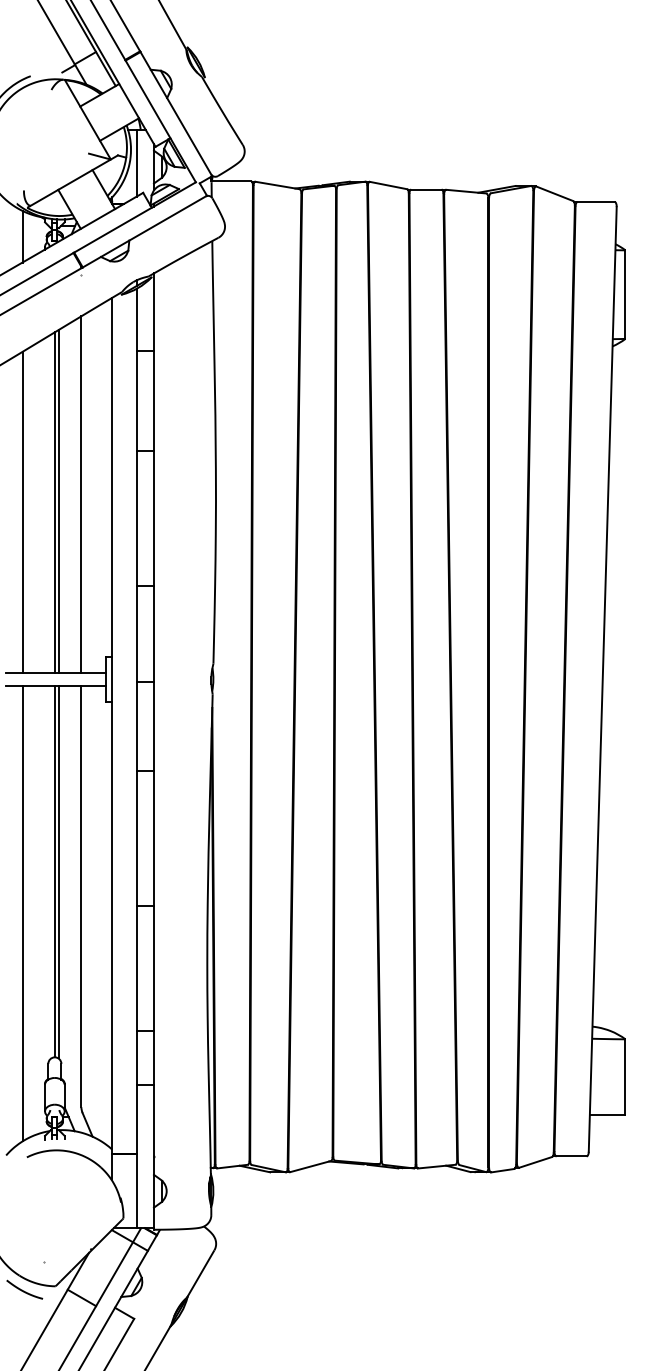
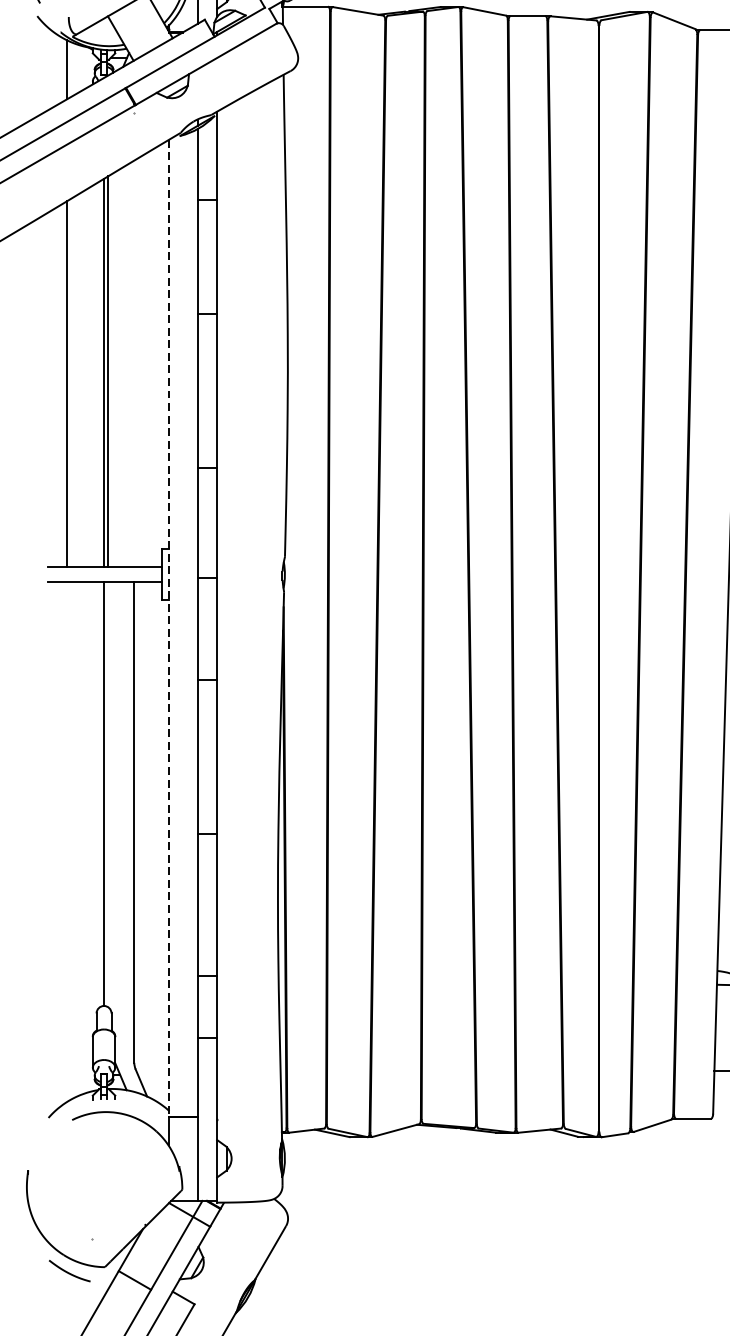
line: (81, 494) -> (134, 363), removed
line: (112, 726) -> (169, 628), solid -> dashed
line: (58, 871) -> (108, 793), removed
line: (22, 913) -> (67, 841), removed

